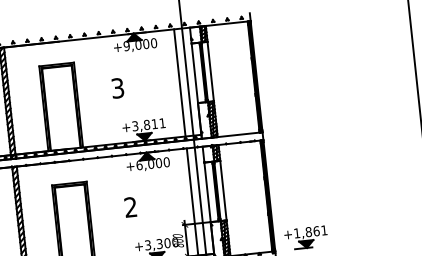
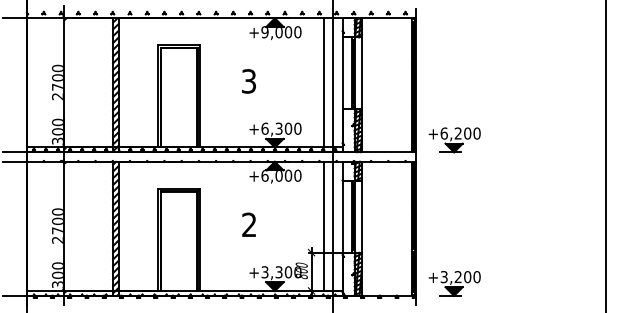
part: (293, 119) -> (454, 140), added
text: (148, 124) -> (281, 128), +3,811 -> +6,300
text: (310, 232) -> (460, 277), +1,861 -> +3,200

